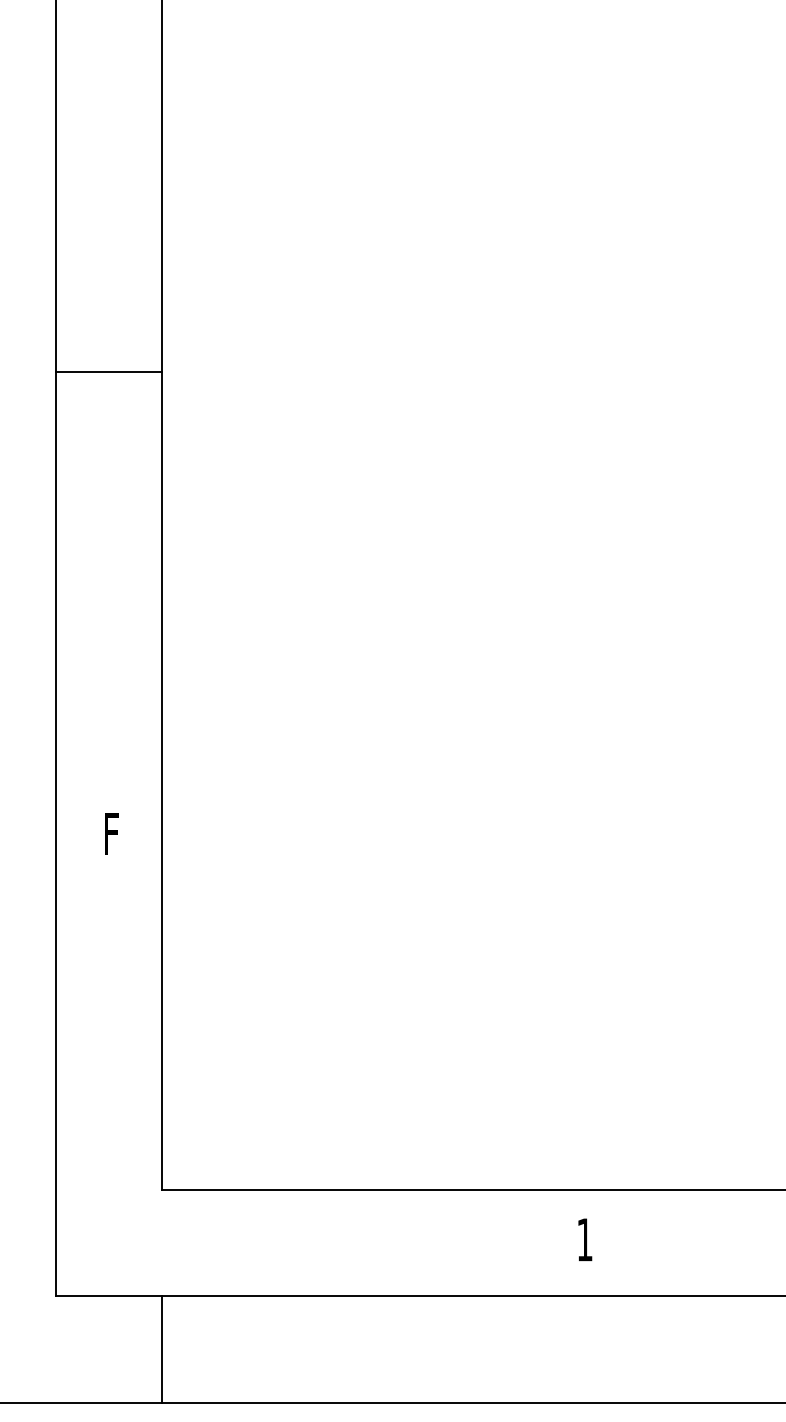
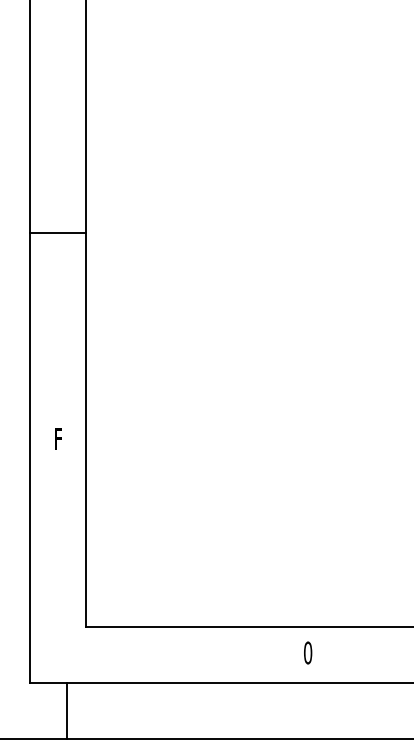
line: (109, 372) -> (57, 233), moved
text: (585, 1238) -> (308, 652), 1 -> 0
line: (162, 1349) -> (66, 710), moved

